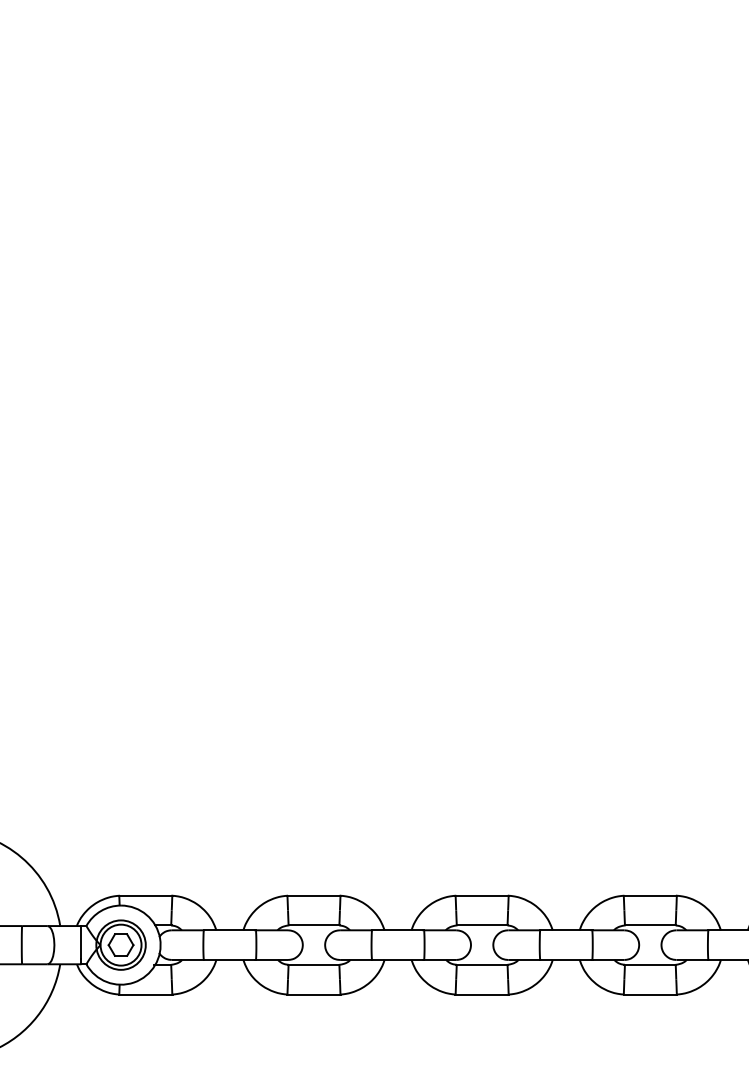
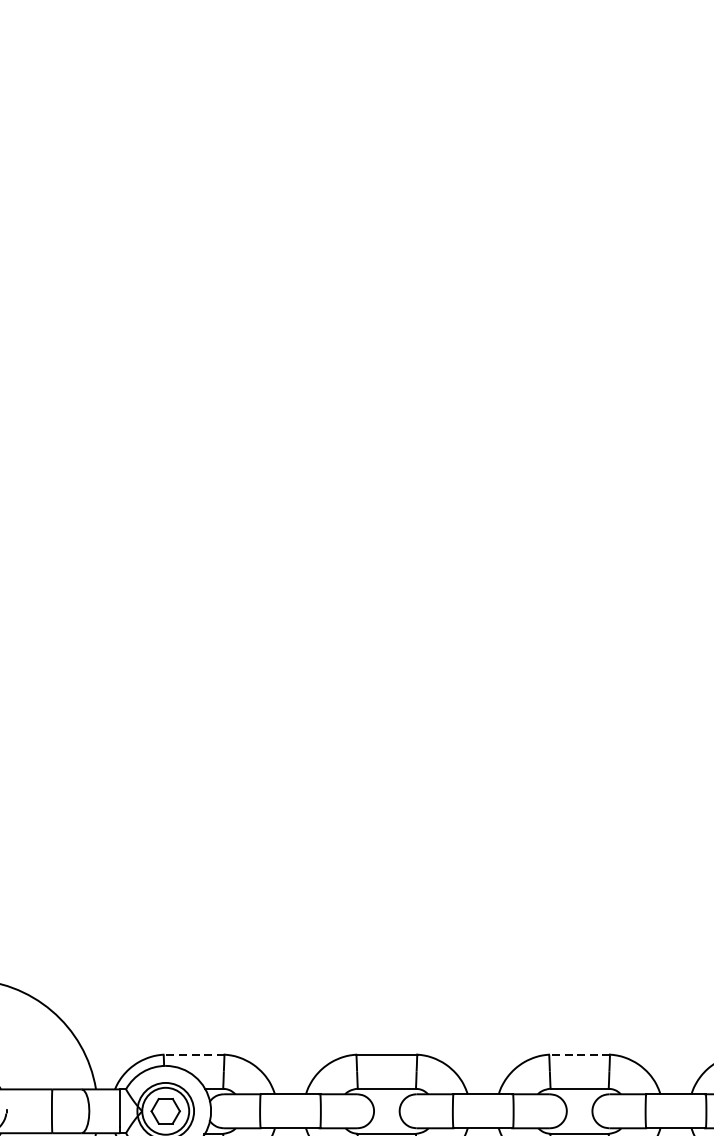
line: (145, 895) -> (193, 1054), solid -> dashed
line: (482, 895) -> (580, 1054), solid -> dashed

